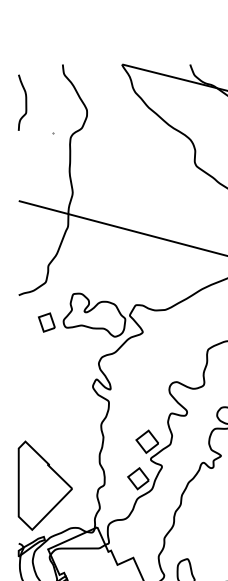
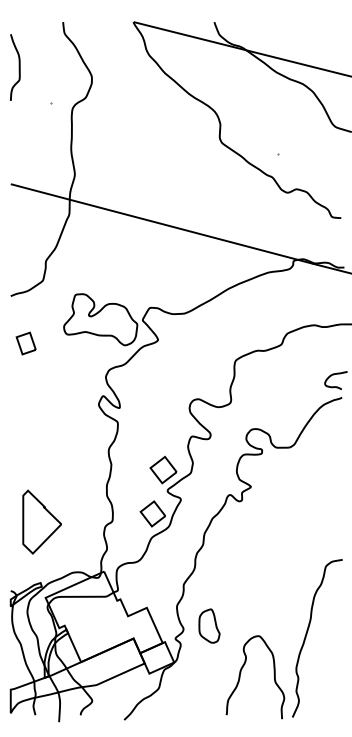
part: (46, 322) -> (25, 343), moved
part: (44, 485) -> (41, 521), size x0.6

